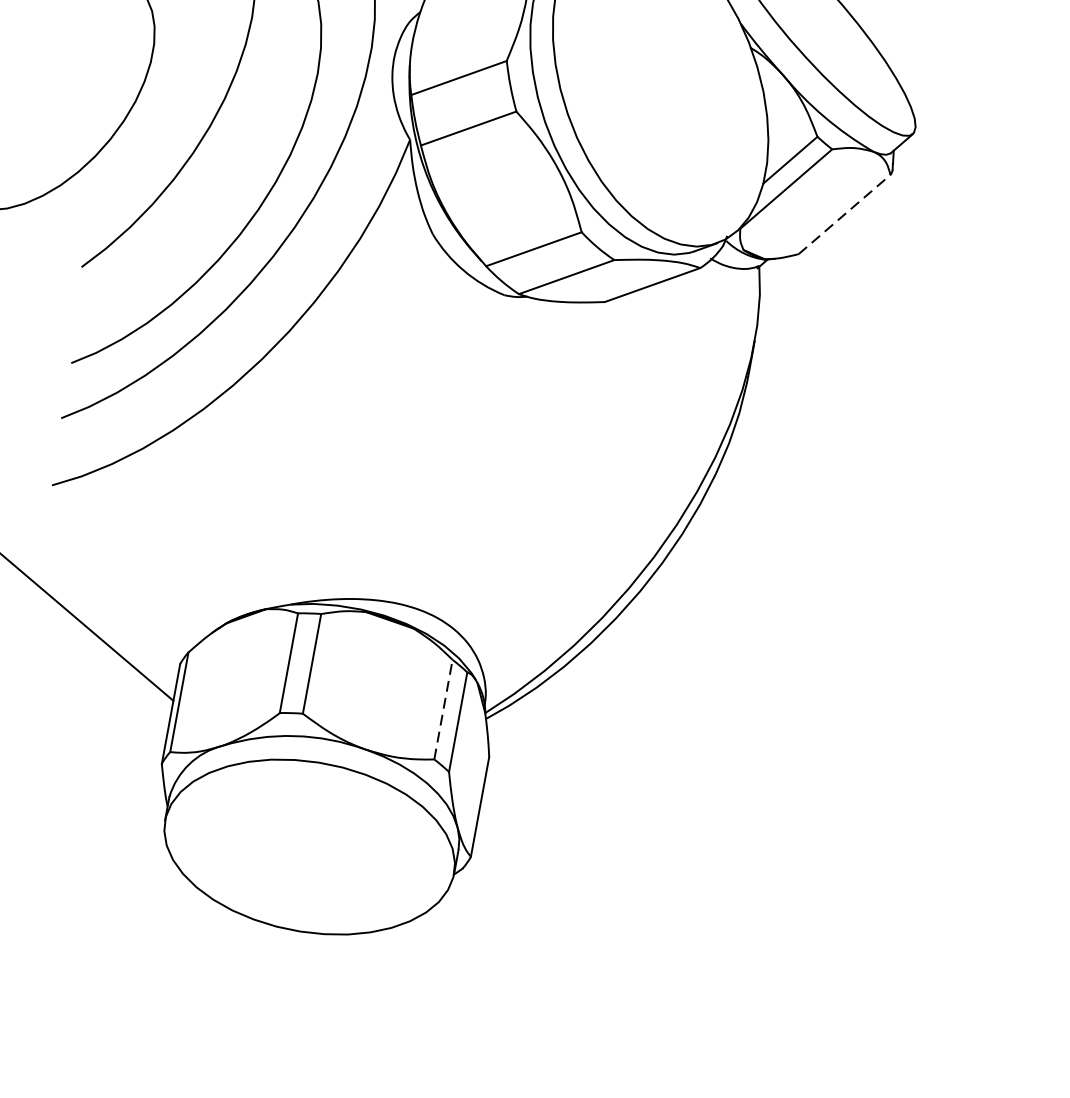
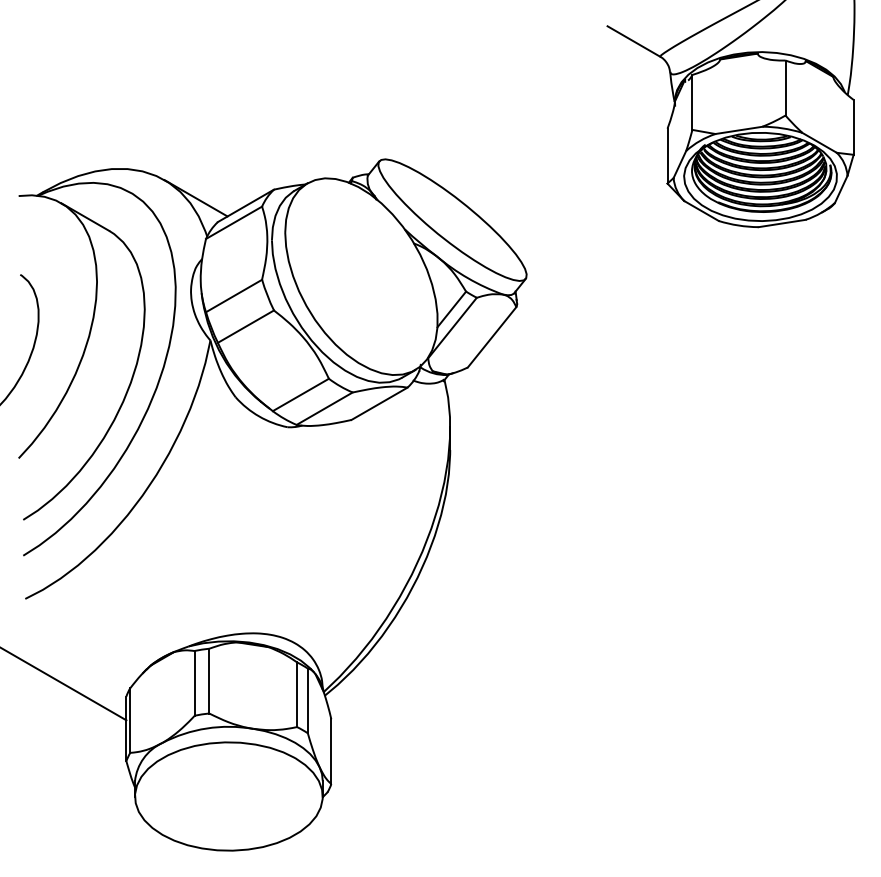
line: (845, 214) -> (492, 337), dashed -> solid
line: (444, 709) -> (297, 694), dashed -> solid

